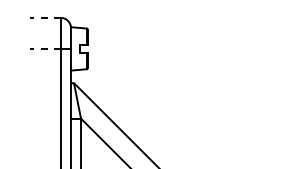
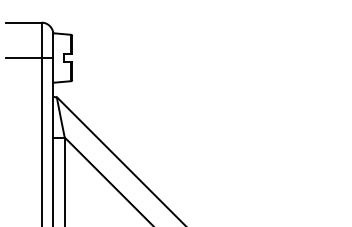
line: (44, 17) -> (23, 22), dashed -> solid
line: (44, 49) -> (23, 58), dashed -> solid

